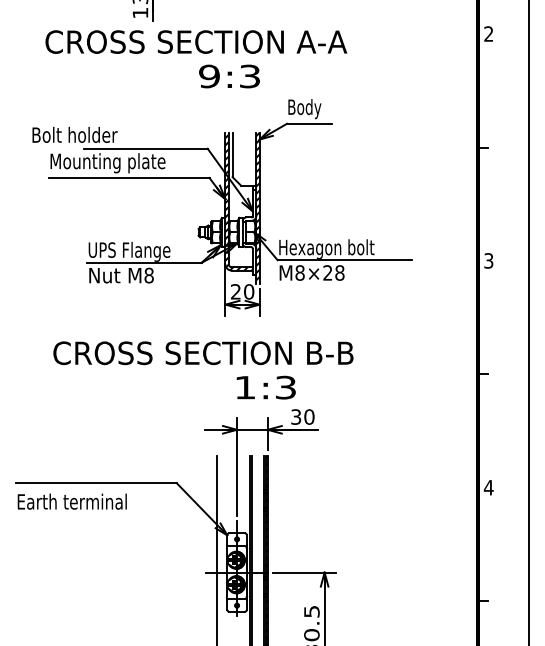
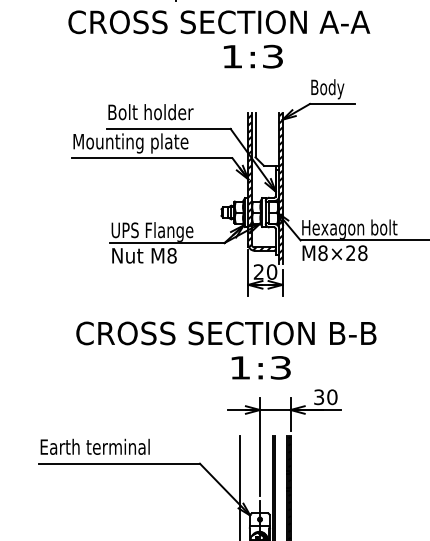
text: (209, 76) -> (232, 56), 9:3 -> 1:3
text: (74, 134) -> (150, 111), moved
text: (265, 387) -> (260, 367), moved
text: (71, 501) -> (94, 446), moved

